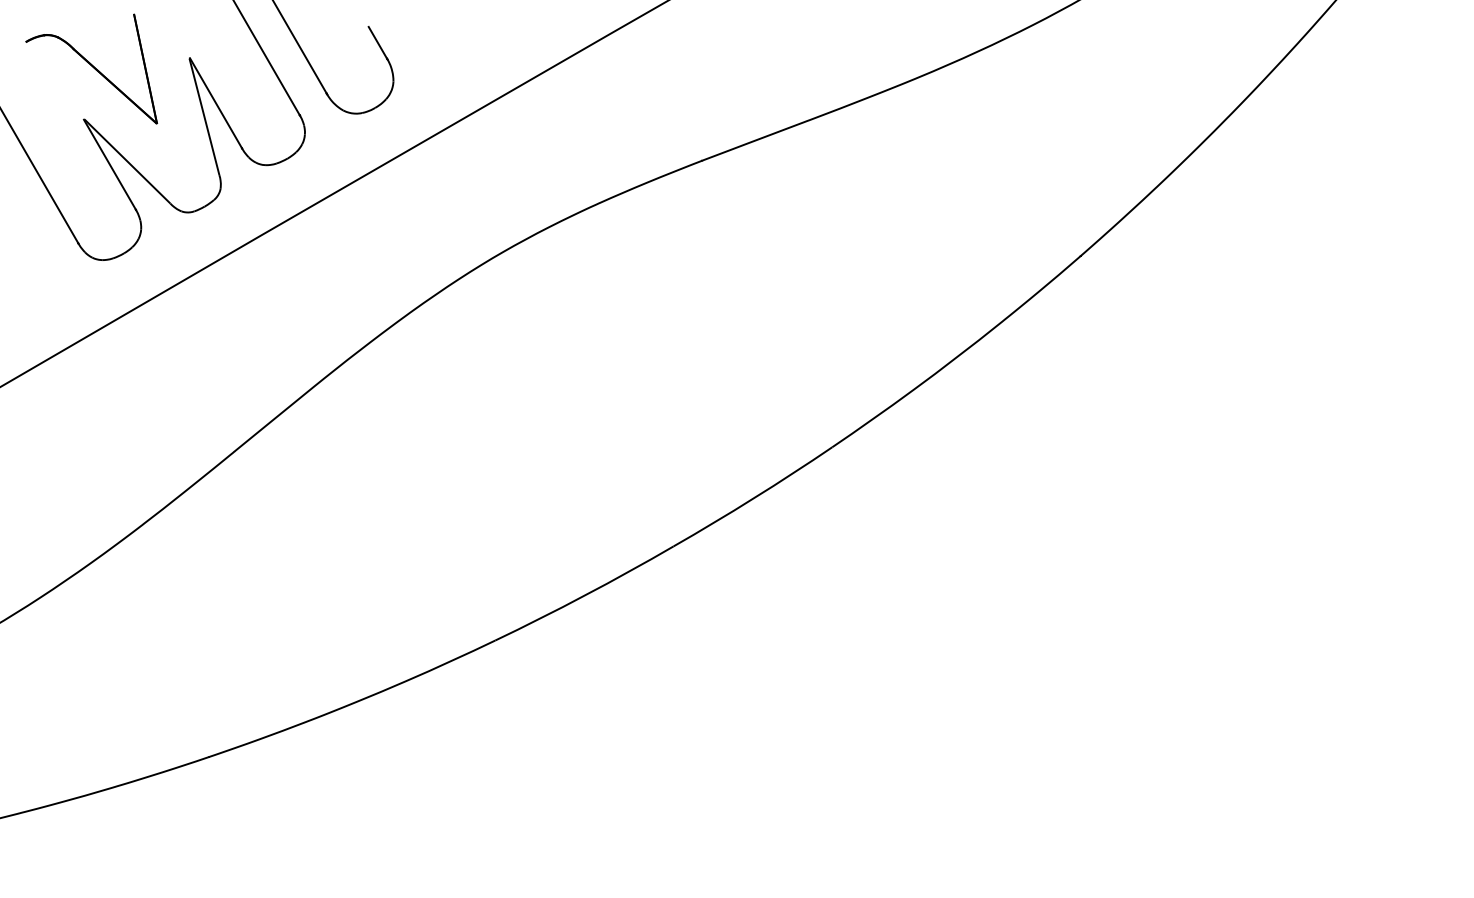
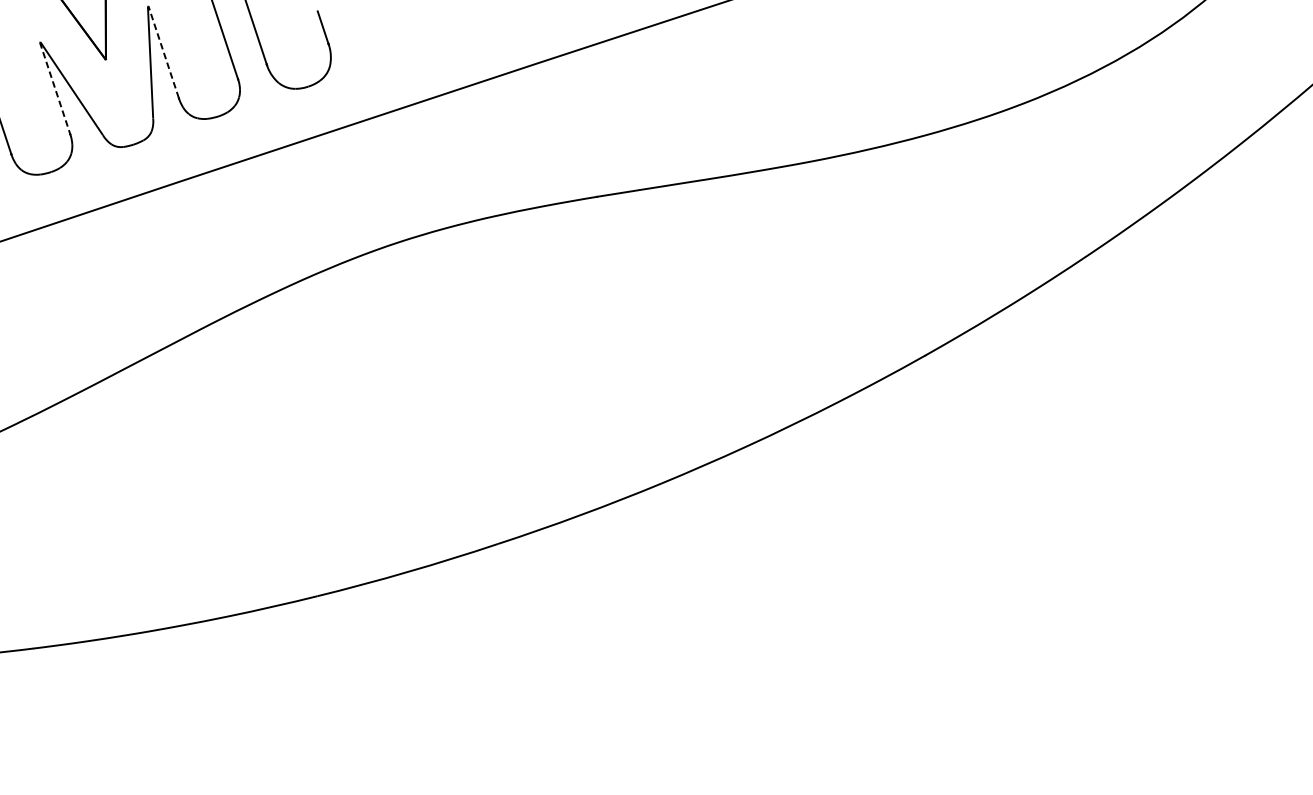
line: (215, 103) -> (163, 52), solid -> dashed
line: (109, 164) -> (54, 88), solid -> dashed

